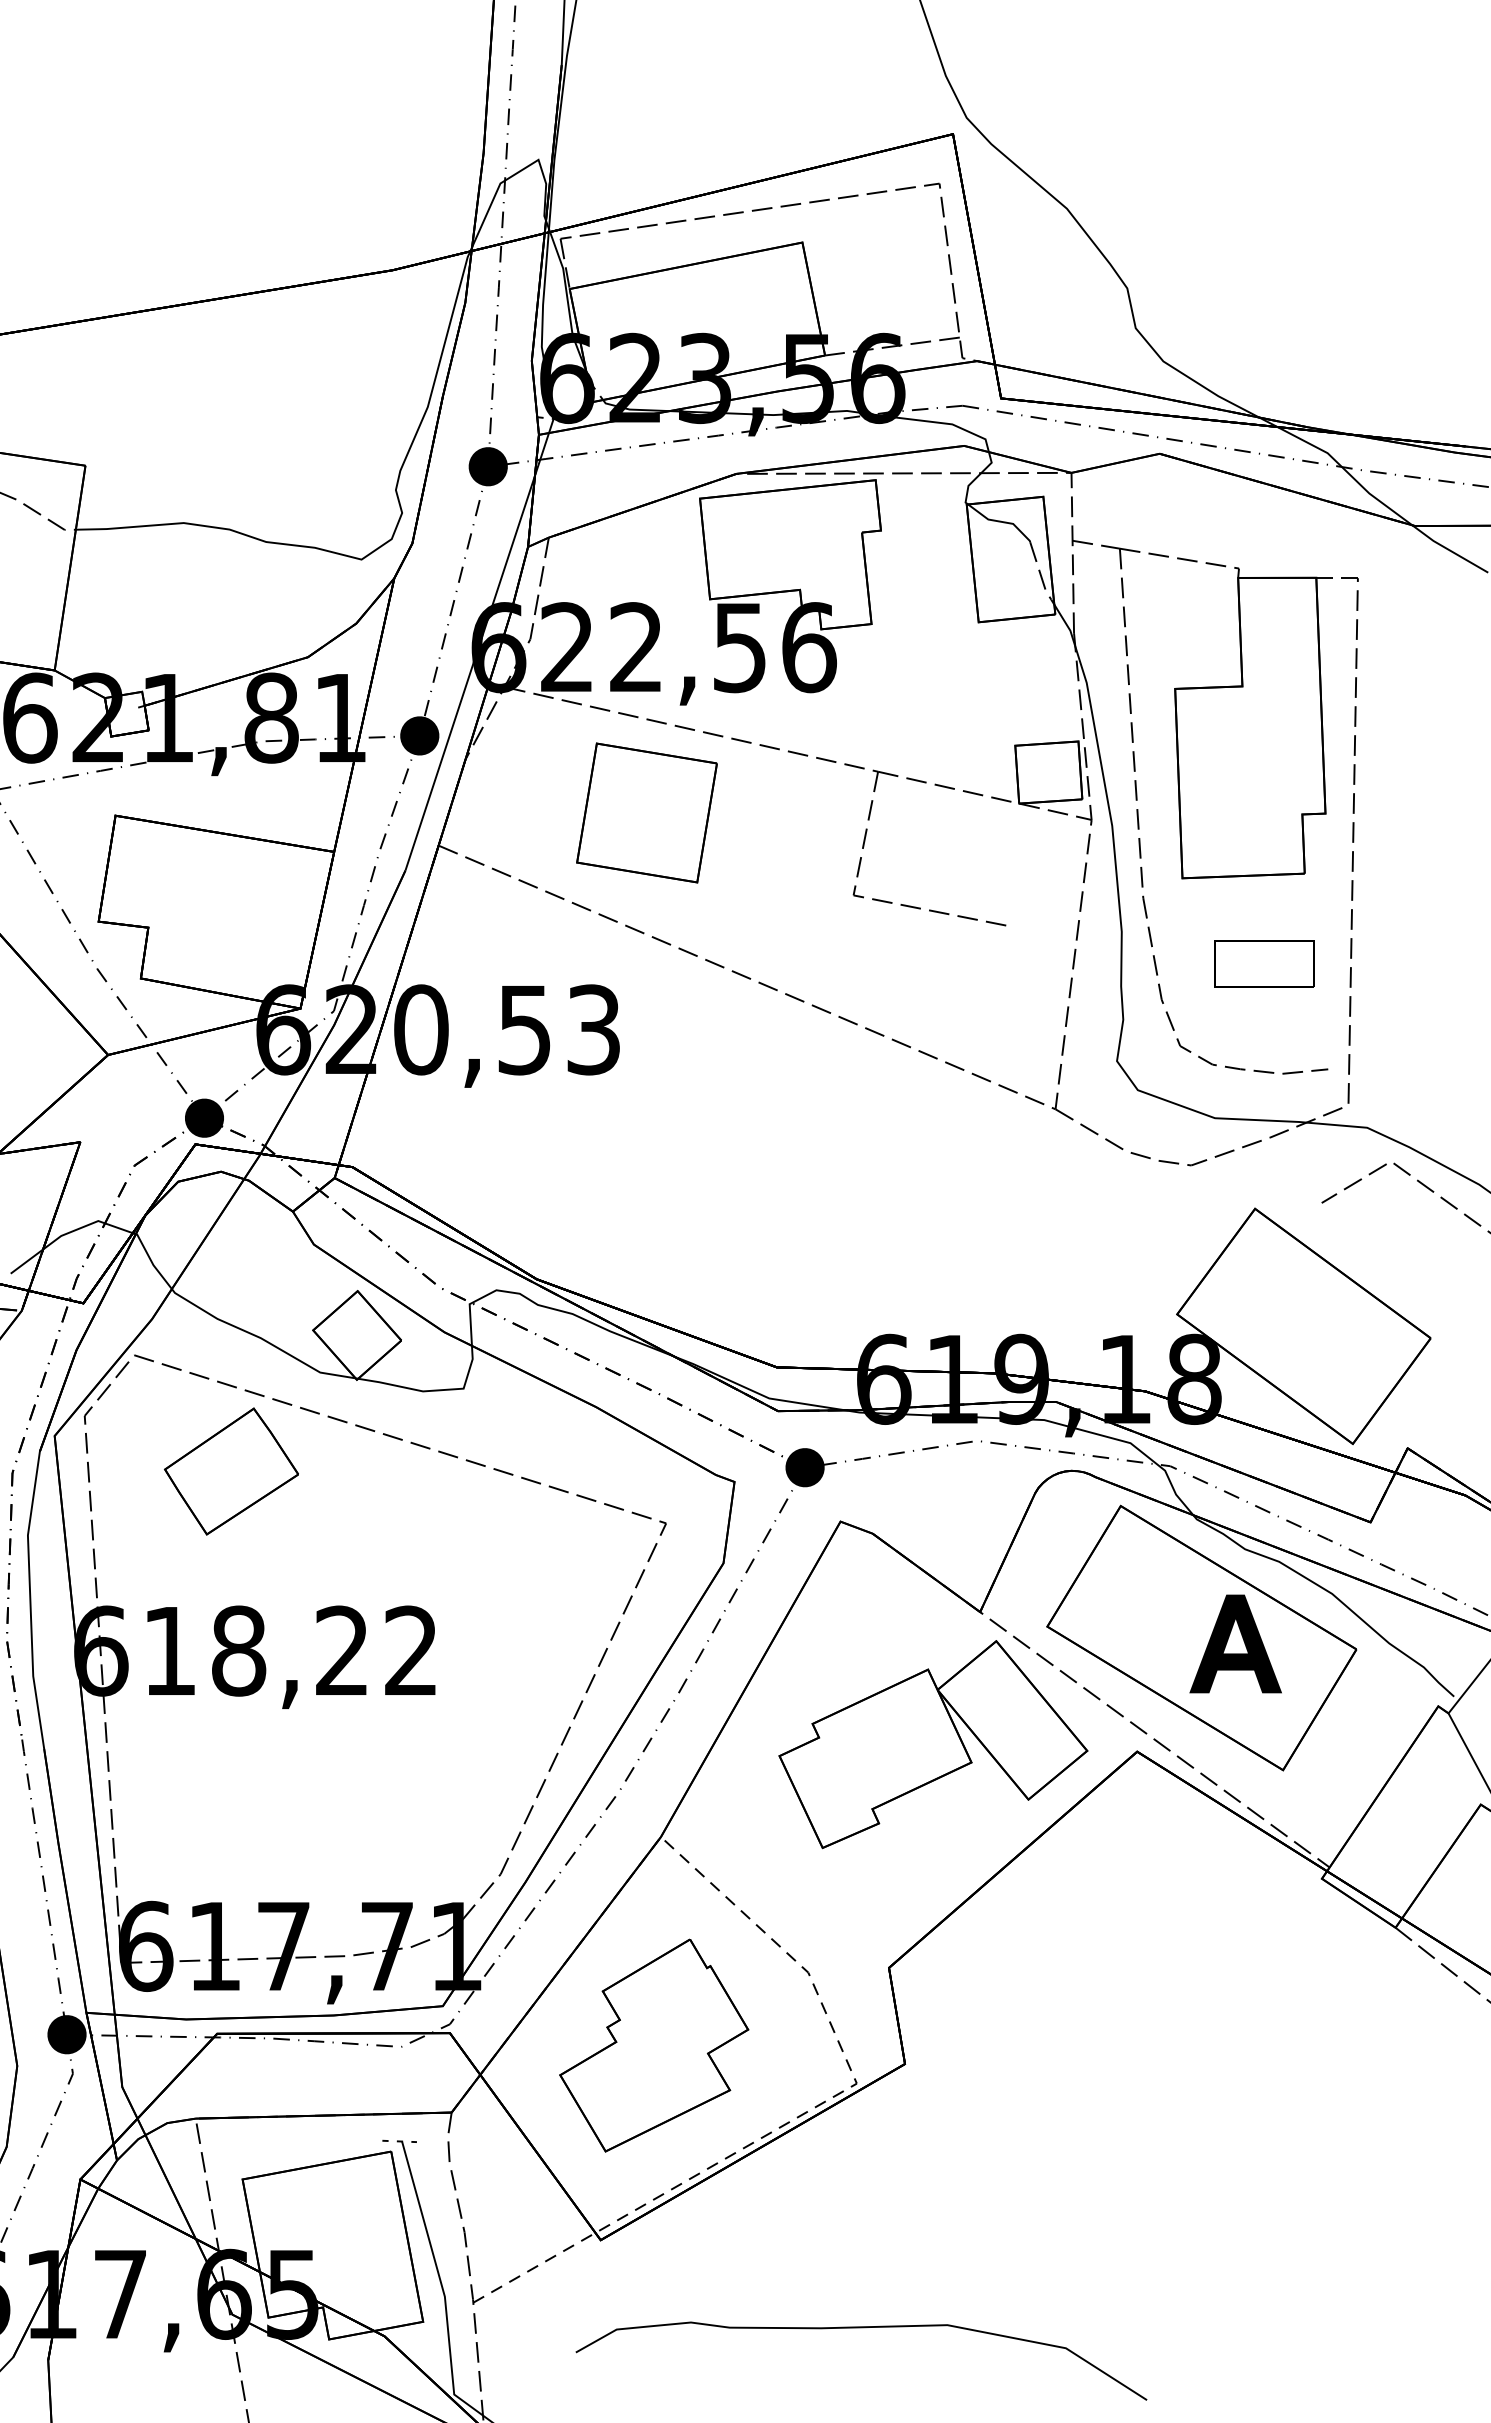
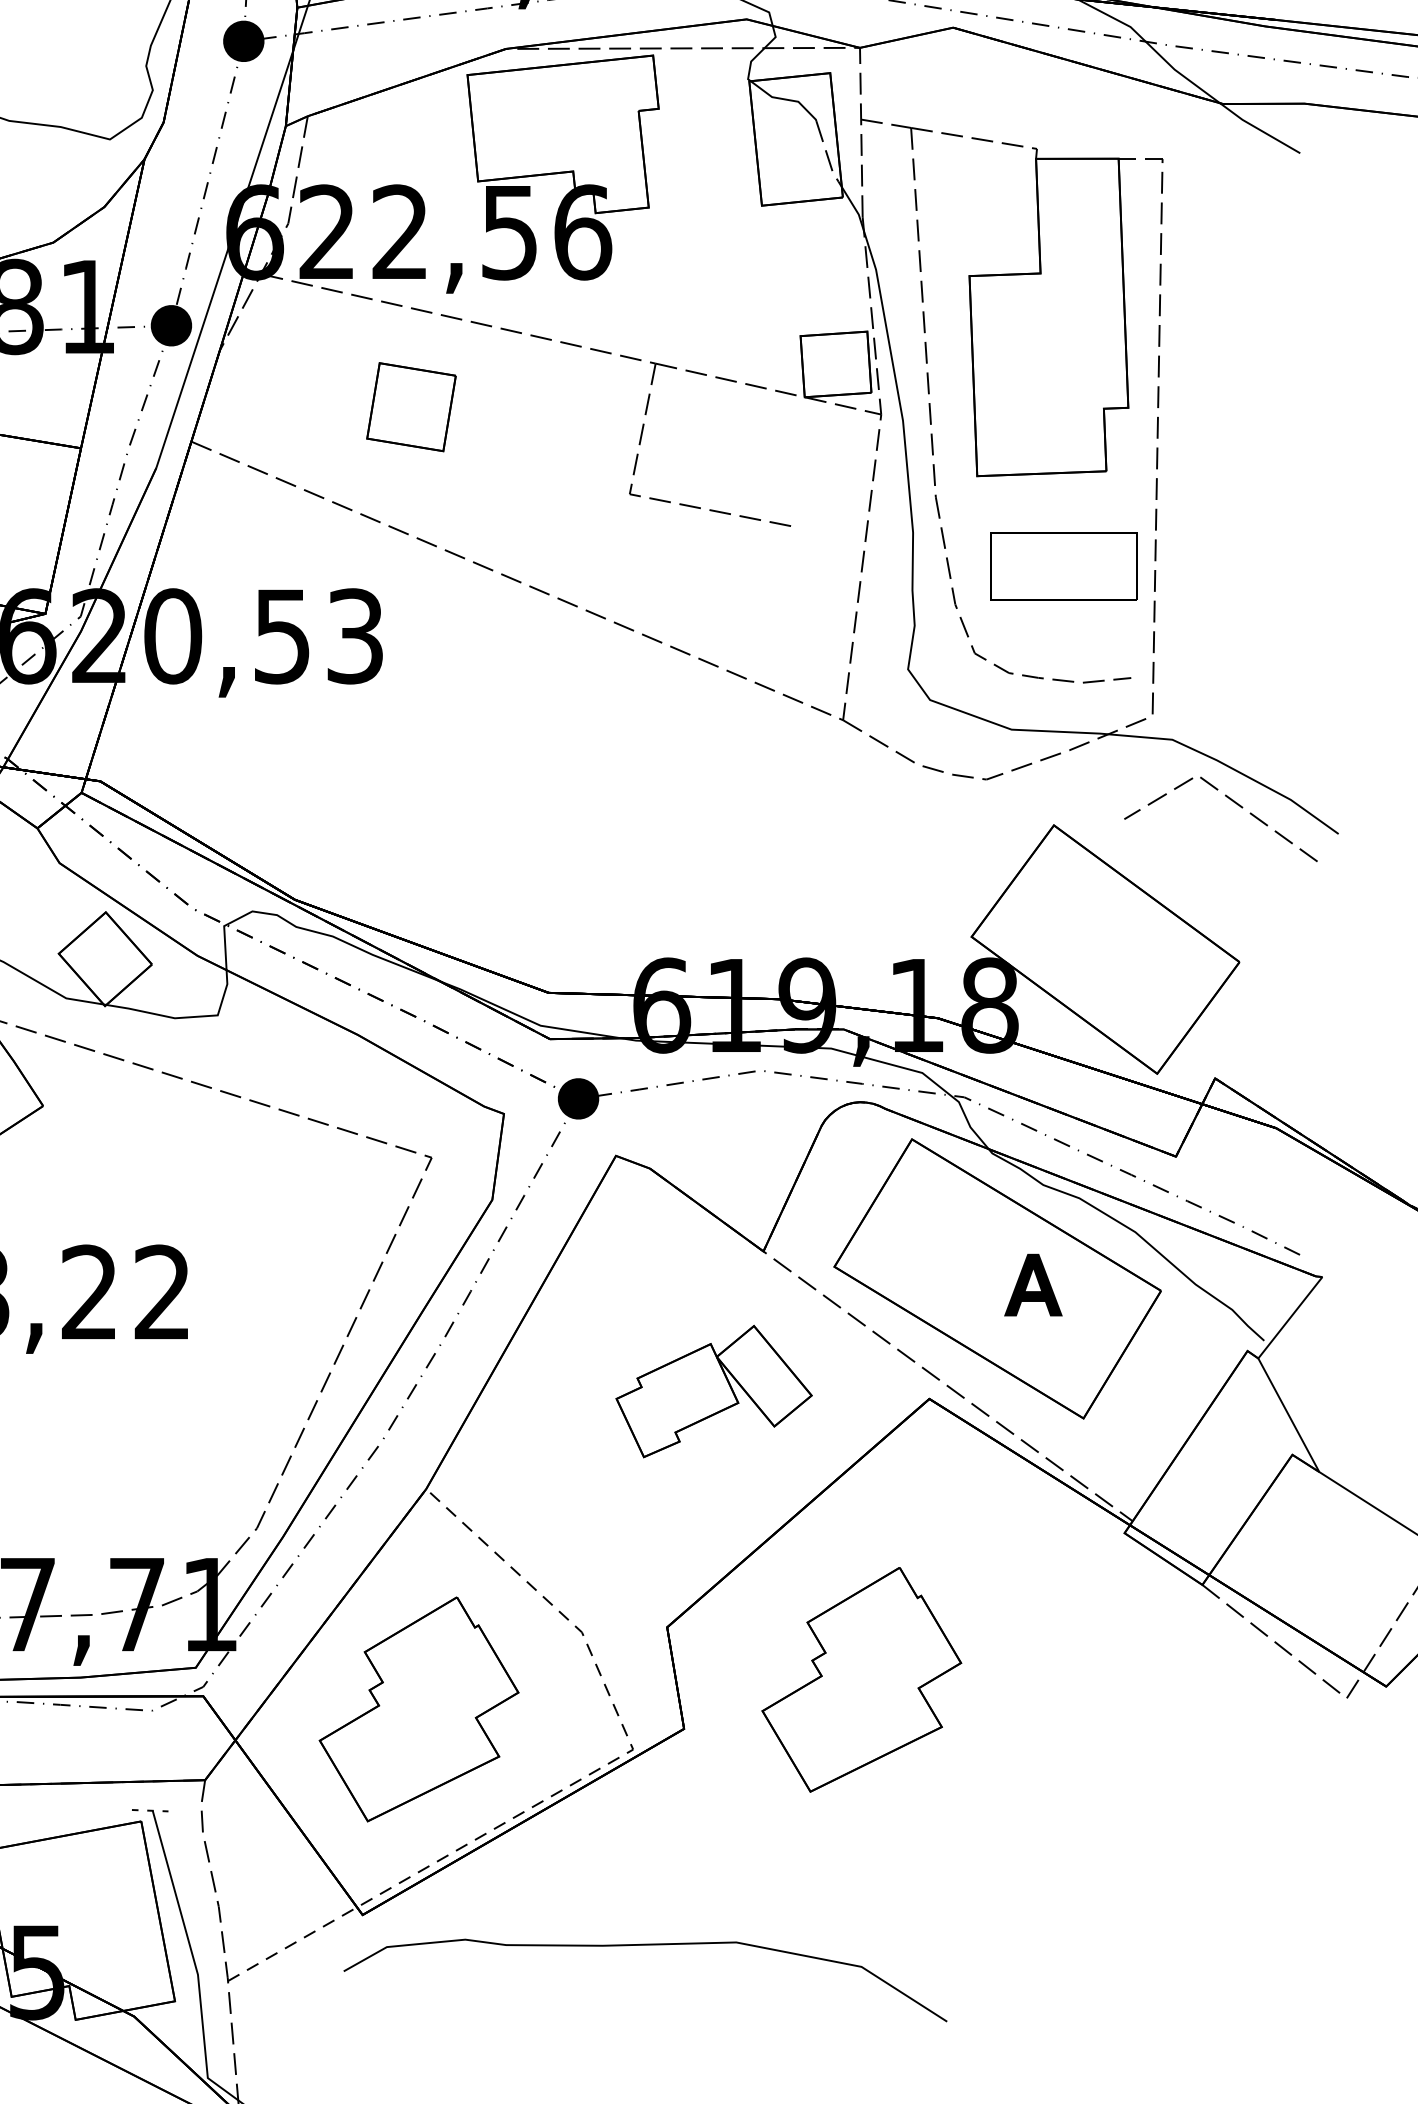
part: (646, 812) -> (410, 406), size x0.6
part: (1264, 963) -> (1063, 566), size x1.4
part: (1235, 1643) -> (1033, 1284), size x0.6
part: (933, 1744) -> (714, 1391), size x0.6
part: (1073, 2017) -> (862, 1679), added
curve: (861, 2328) -> (645, 1945), moved

